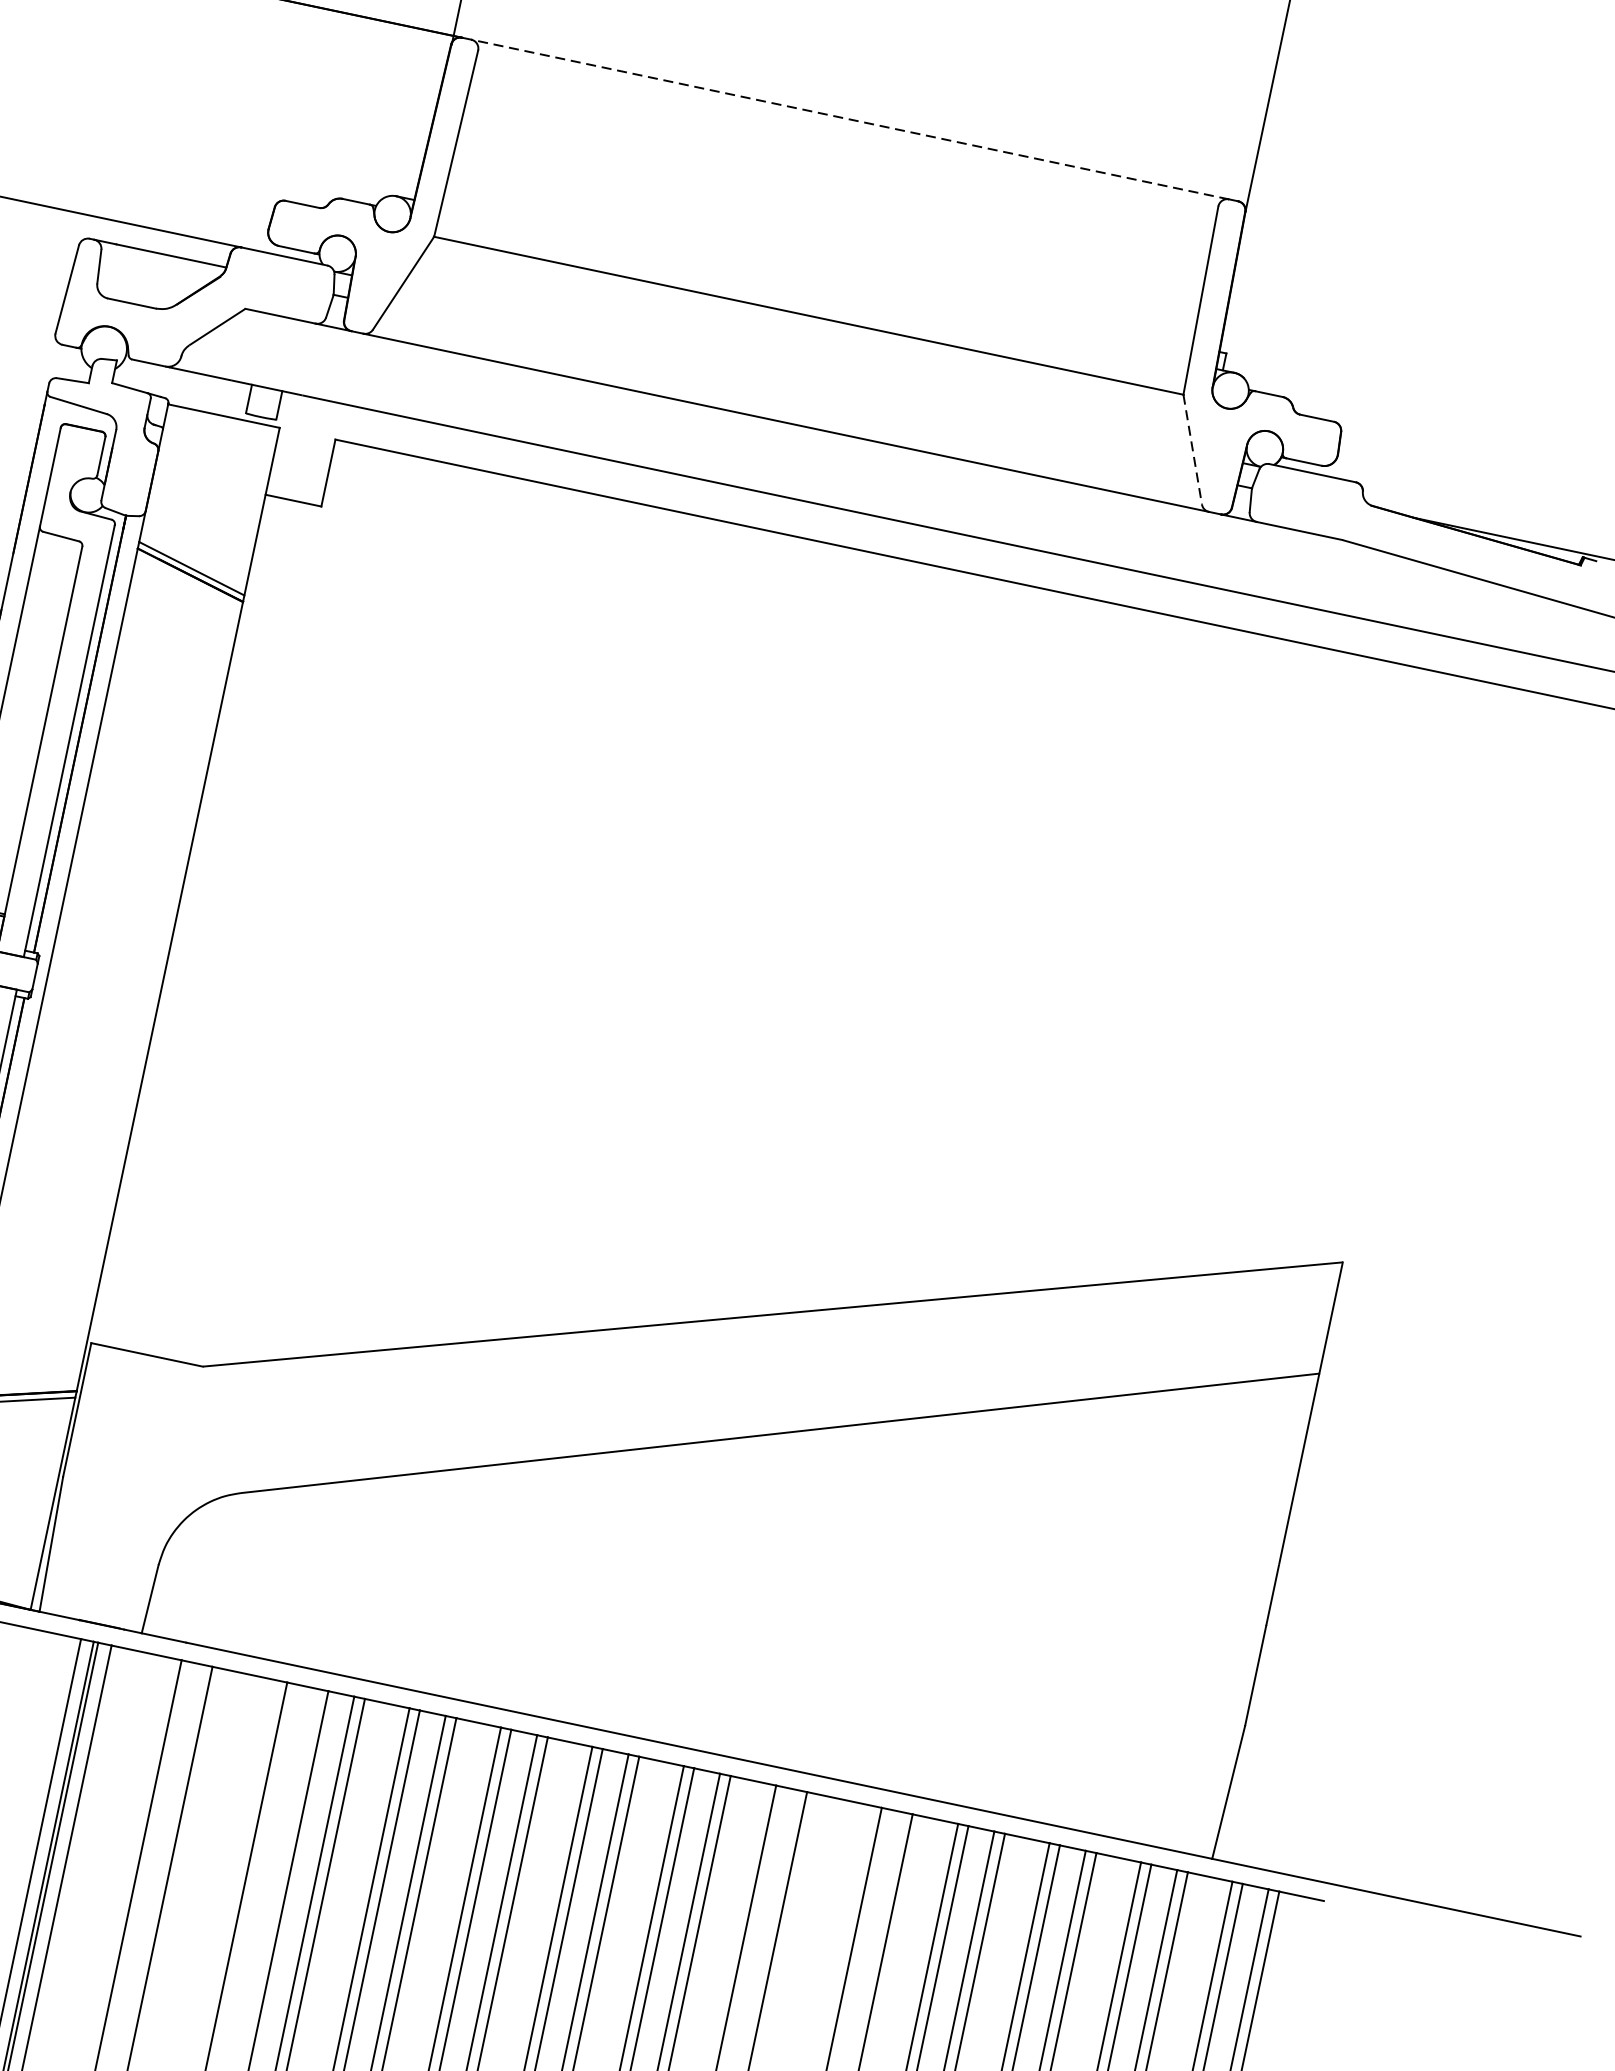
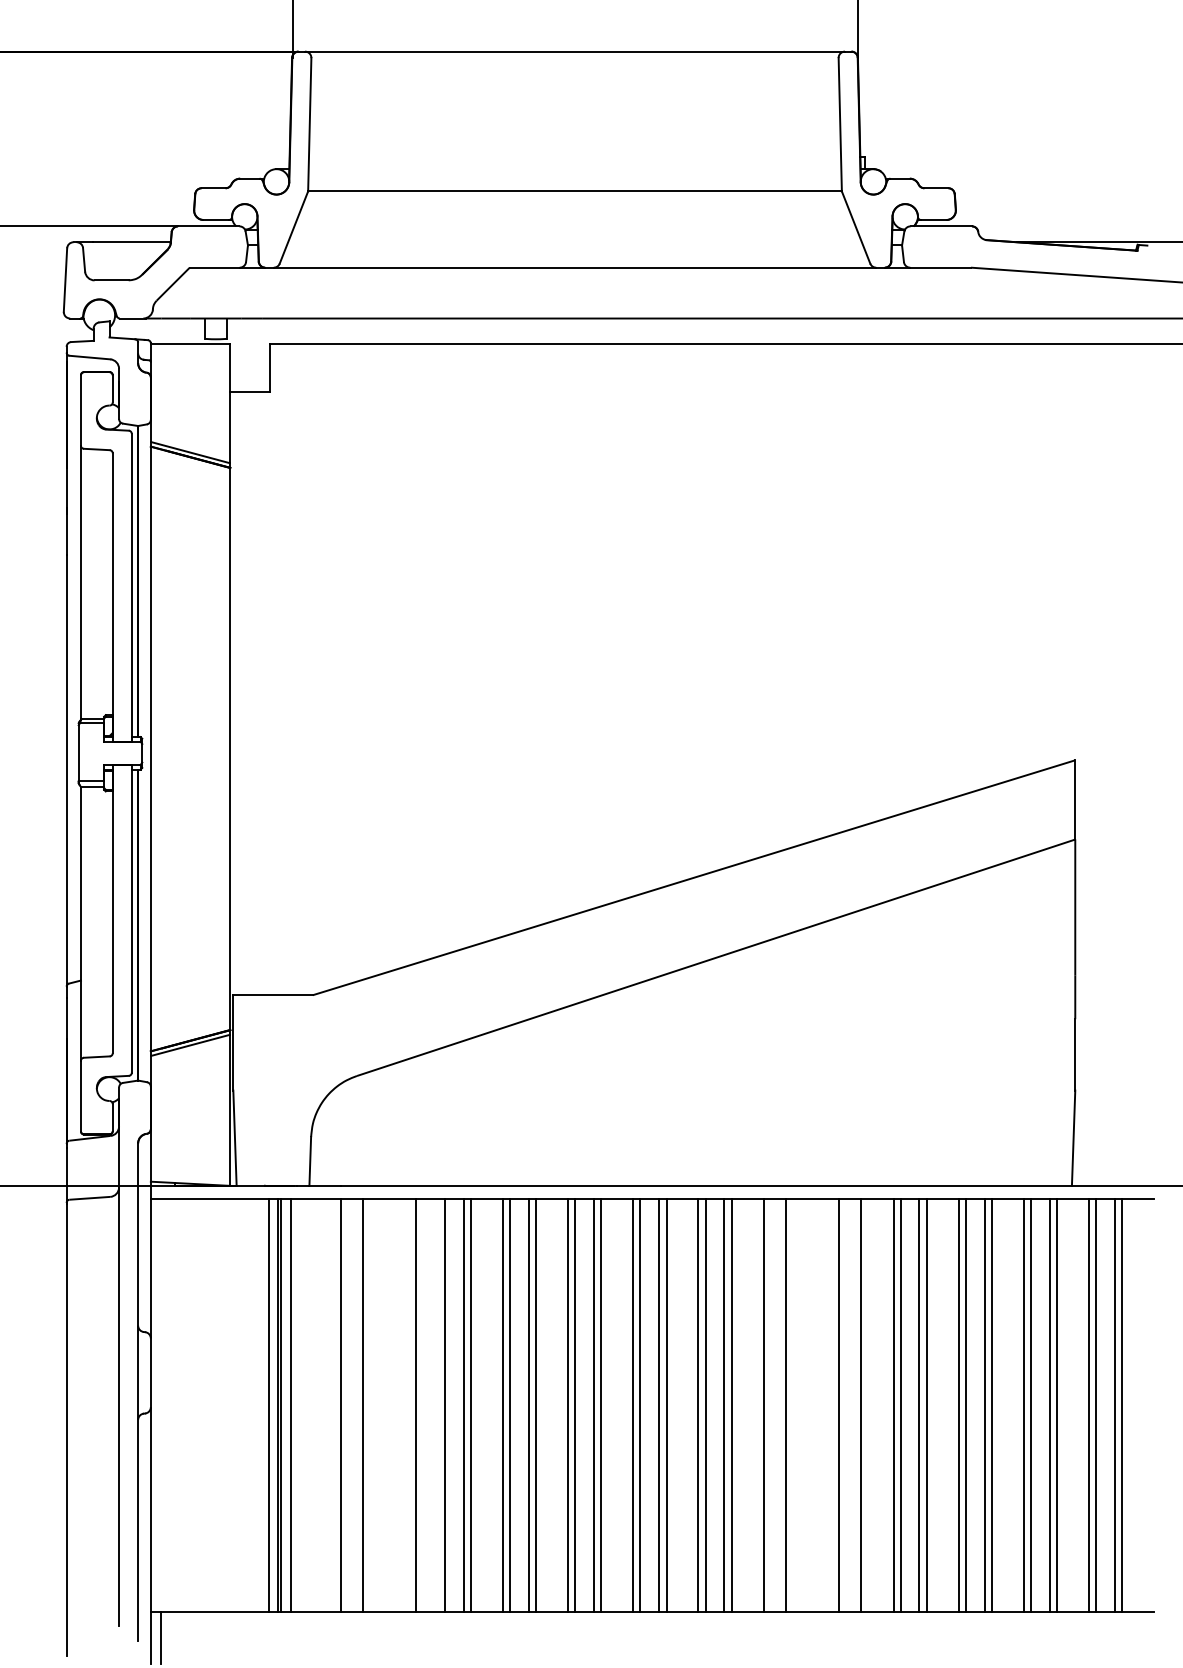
line: (850, 119) -> (575, 51), dashed -> solid
line: (1193, 449) -> (856, 227), dashed -> solid

